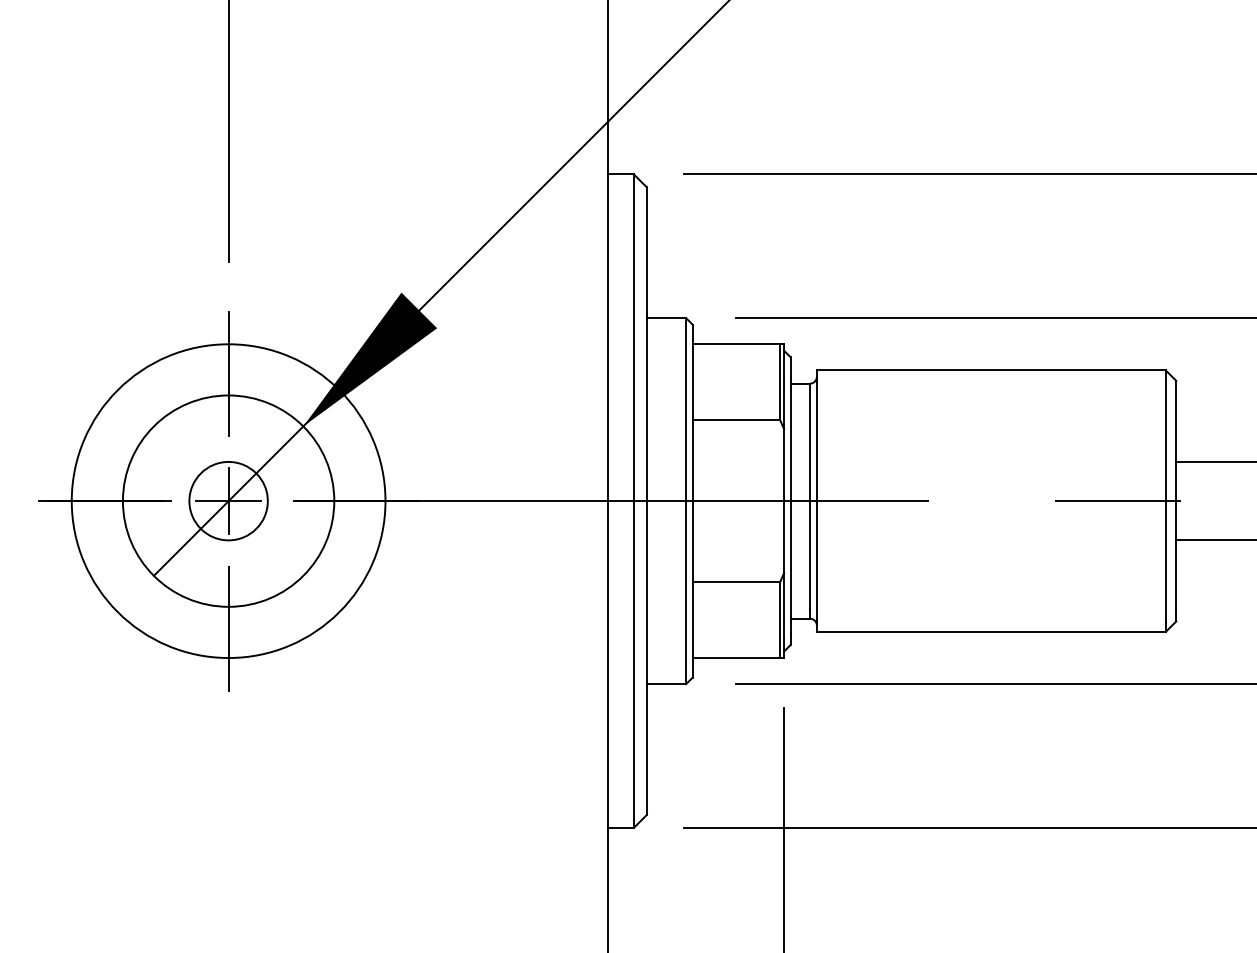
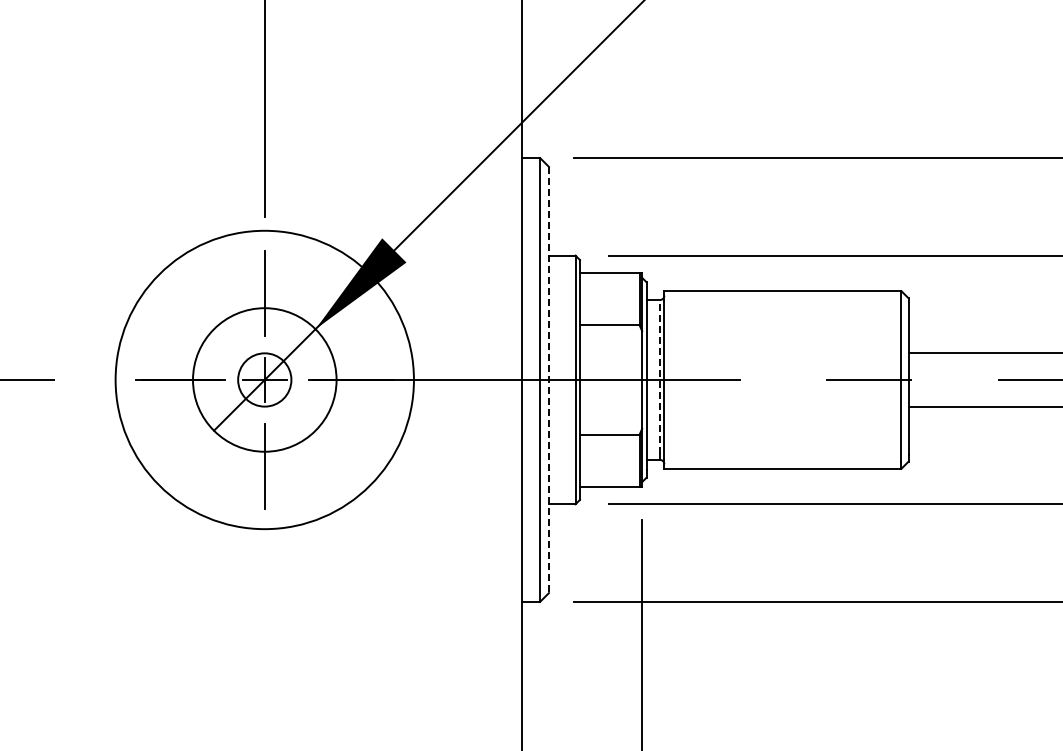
line: (809, 496) -> (659, 376), solid -> dashed
circle: (228, 500) -> (264, 379), size x1.4
line: (646, 501) -> (548, 380), solid -> dashed

